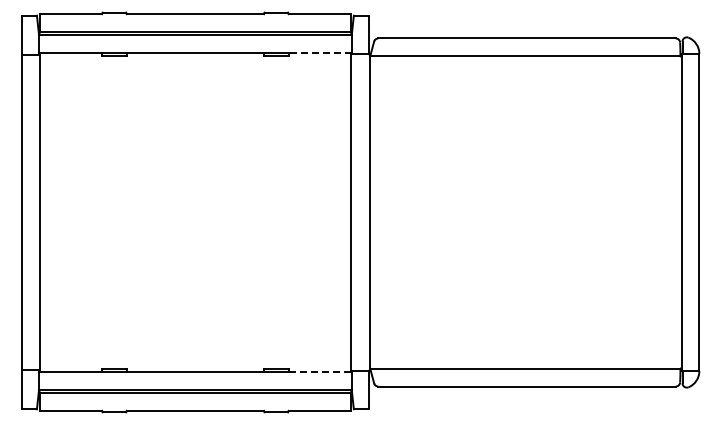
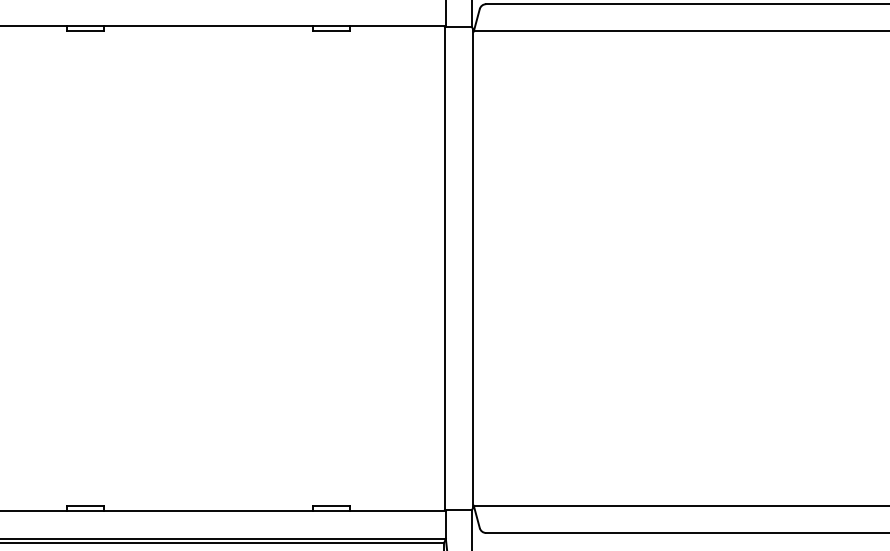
line: (320, 53) -> (398, 27), dashed -> solid
line: (320, 371) -> (398, 510), dashed -> solid

